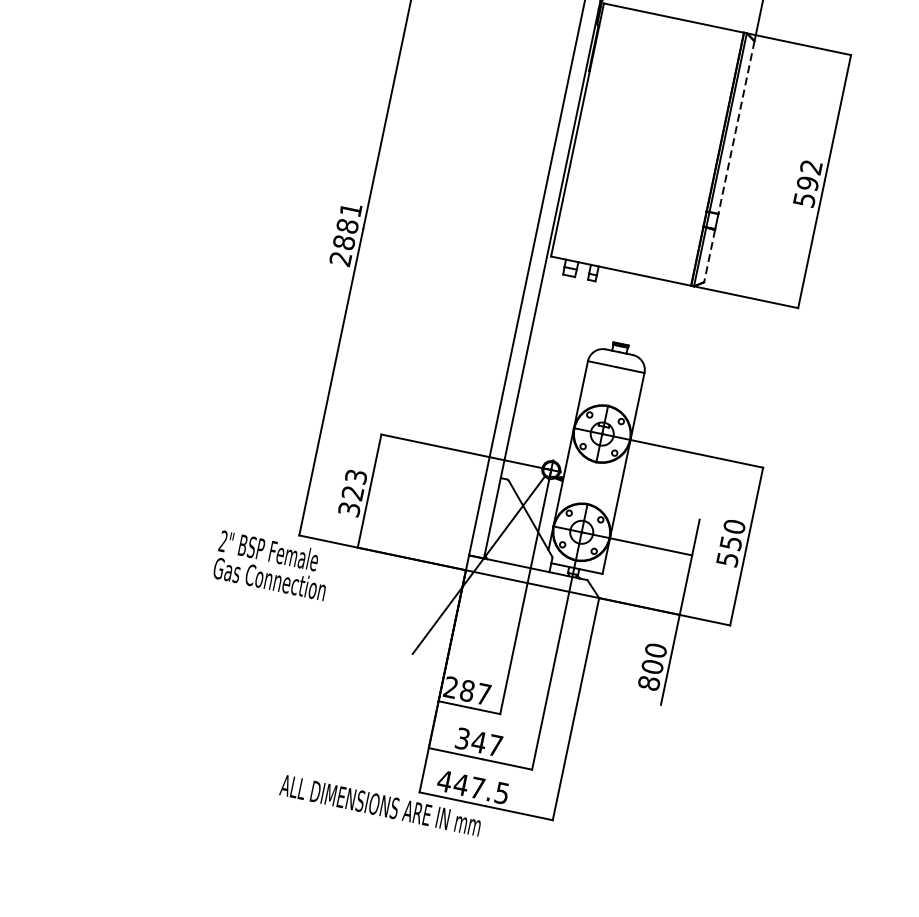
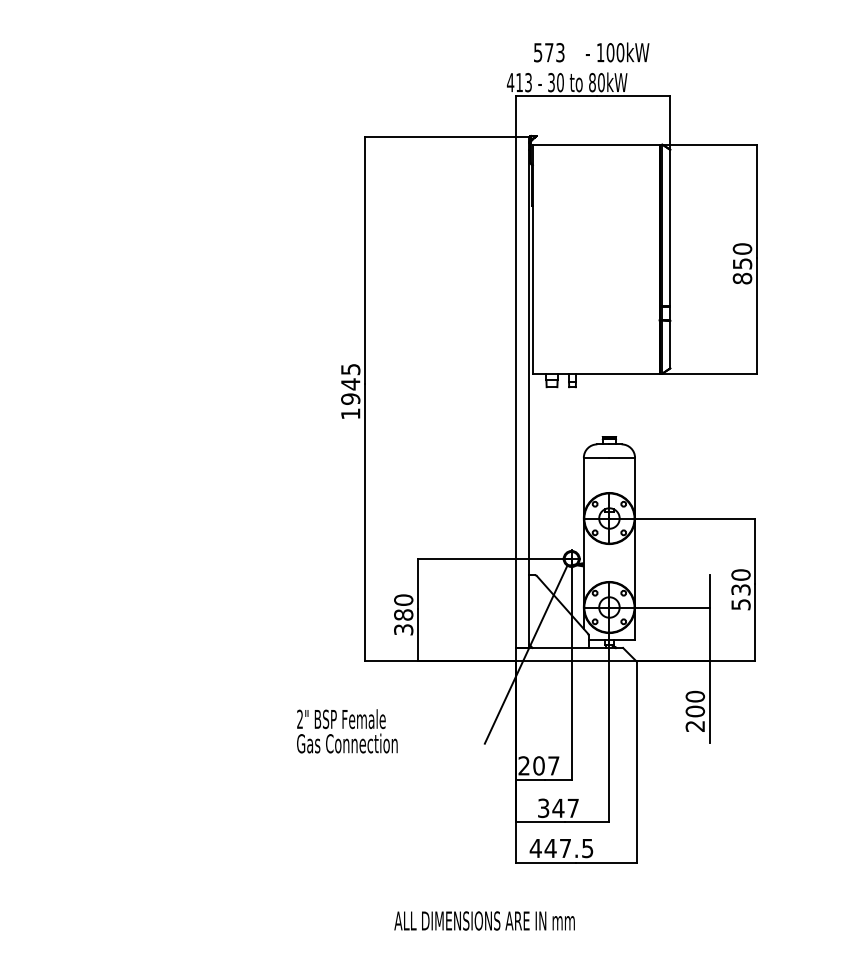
line: (736, 127) -> (670, 228), dashed -> solid
text: (807, 183) -> (742, 263), 592 -> 850
text: (345, 234) -> (350, 391), 2881 -> 1945
line: (709, 256) -> (670, 344), dashed -> solid
text: (354, 484) -> (403, 607), 323 -> 380
text: (730, 542) -> (740, 589), 550 -> 530
text: (272, 565) -> (347, 731), moved
text: (649, 683) -> (695, 726), 800 -> 200
text: (466, 690) -> (538, 765), 287 -> 207
text: (380, 804) -> (484, 920), moved

